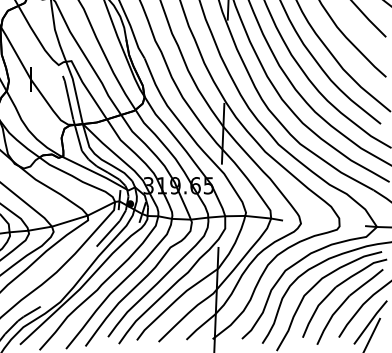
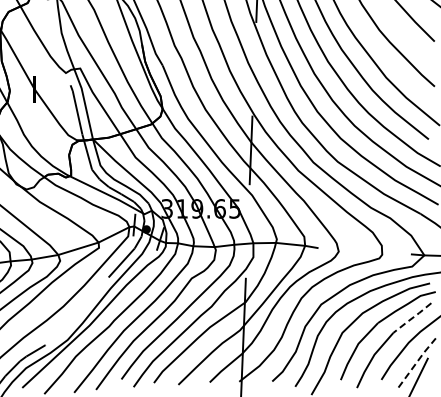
line: (366, 283) -> (412, 318), solid -> dashed
line: (370, 322) -> (417, 362), solid -> dashed

